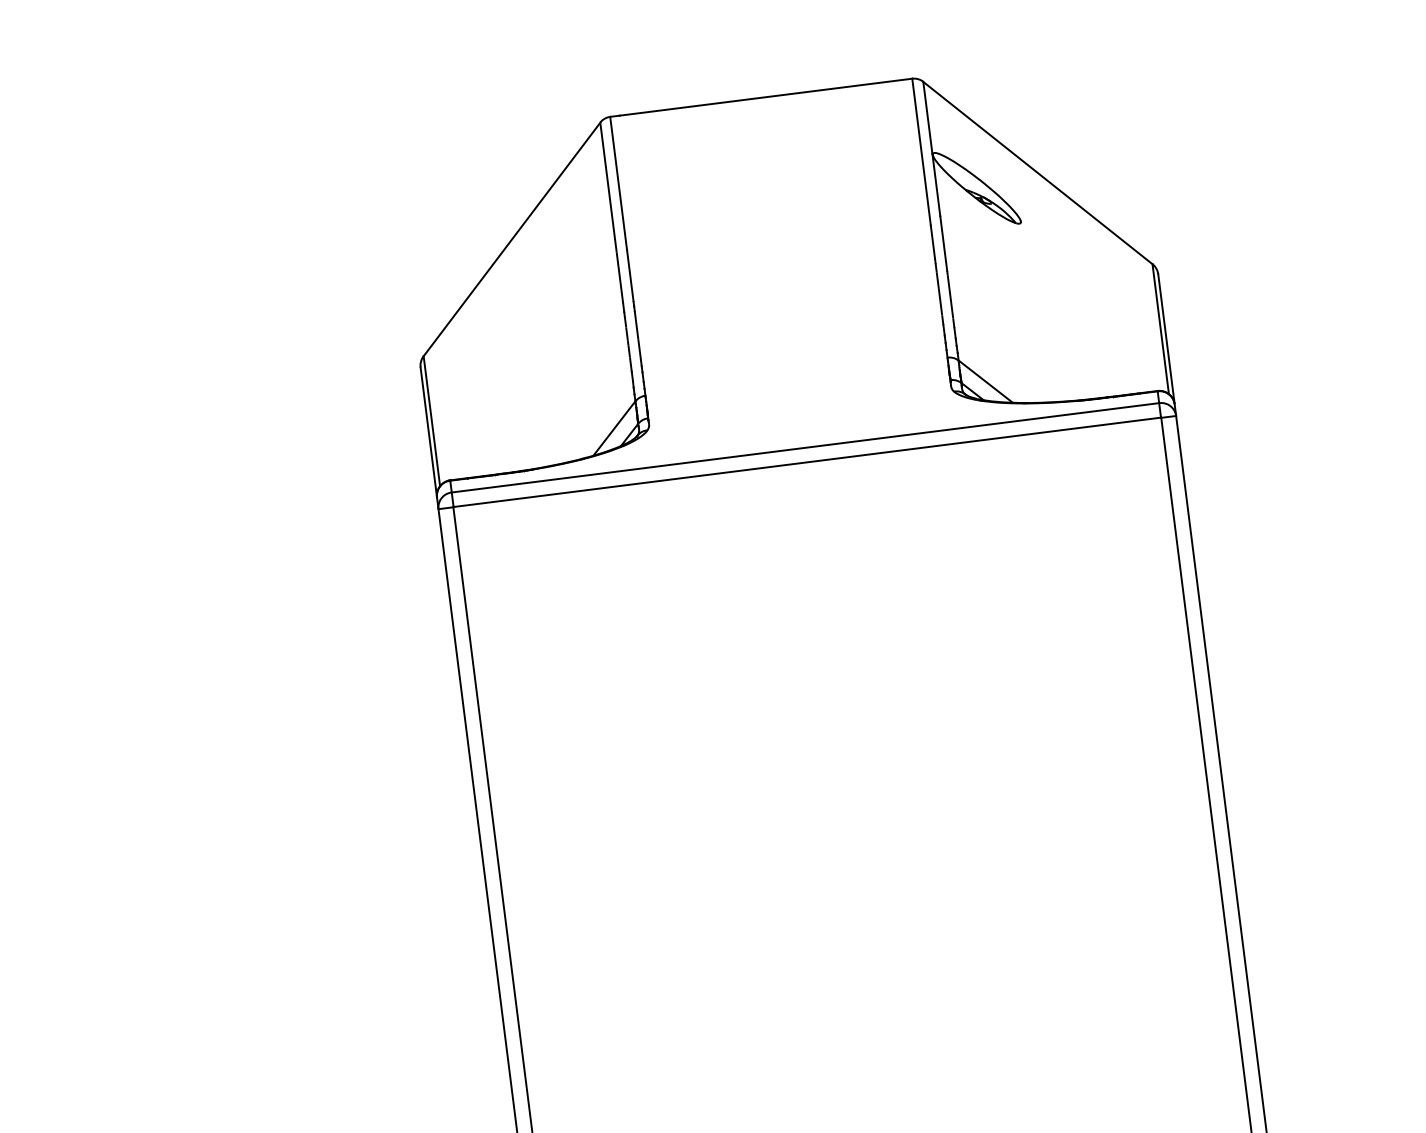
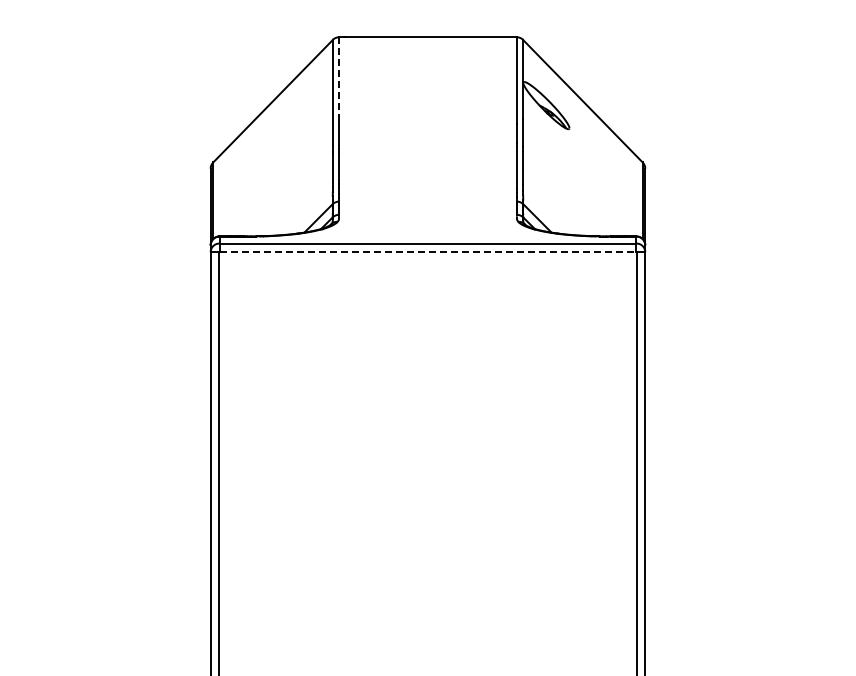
line: (619, 184) -> (339, 77), solid -> dashed
line: (808, 462) -> (428, 252), solid -> dashed

